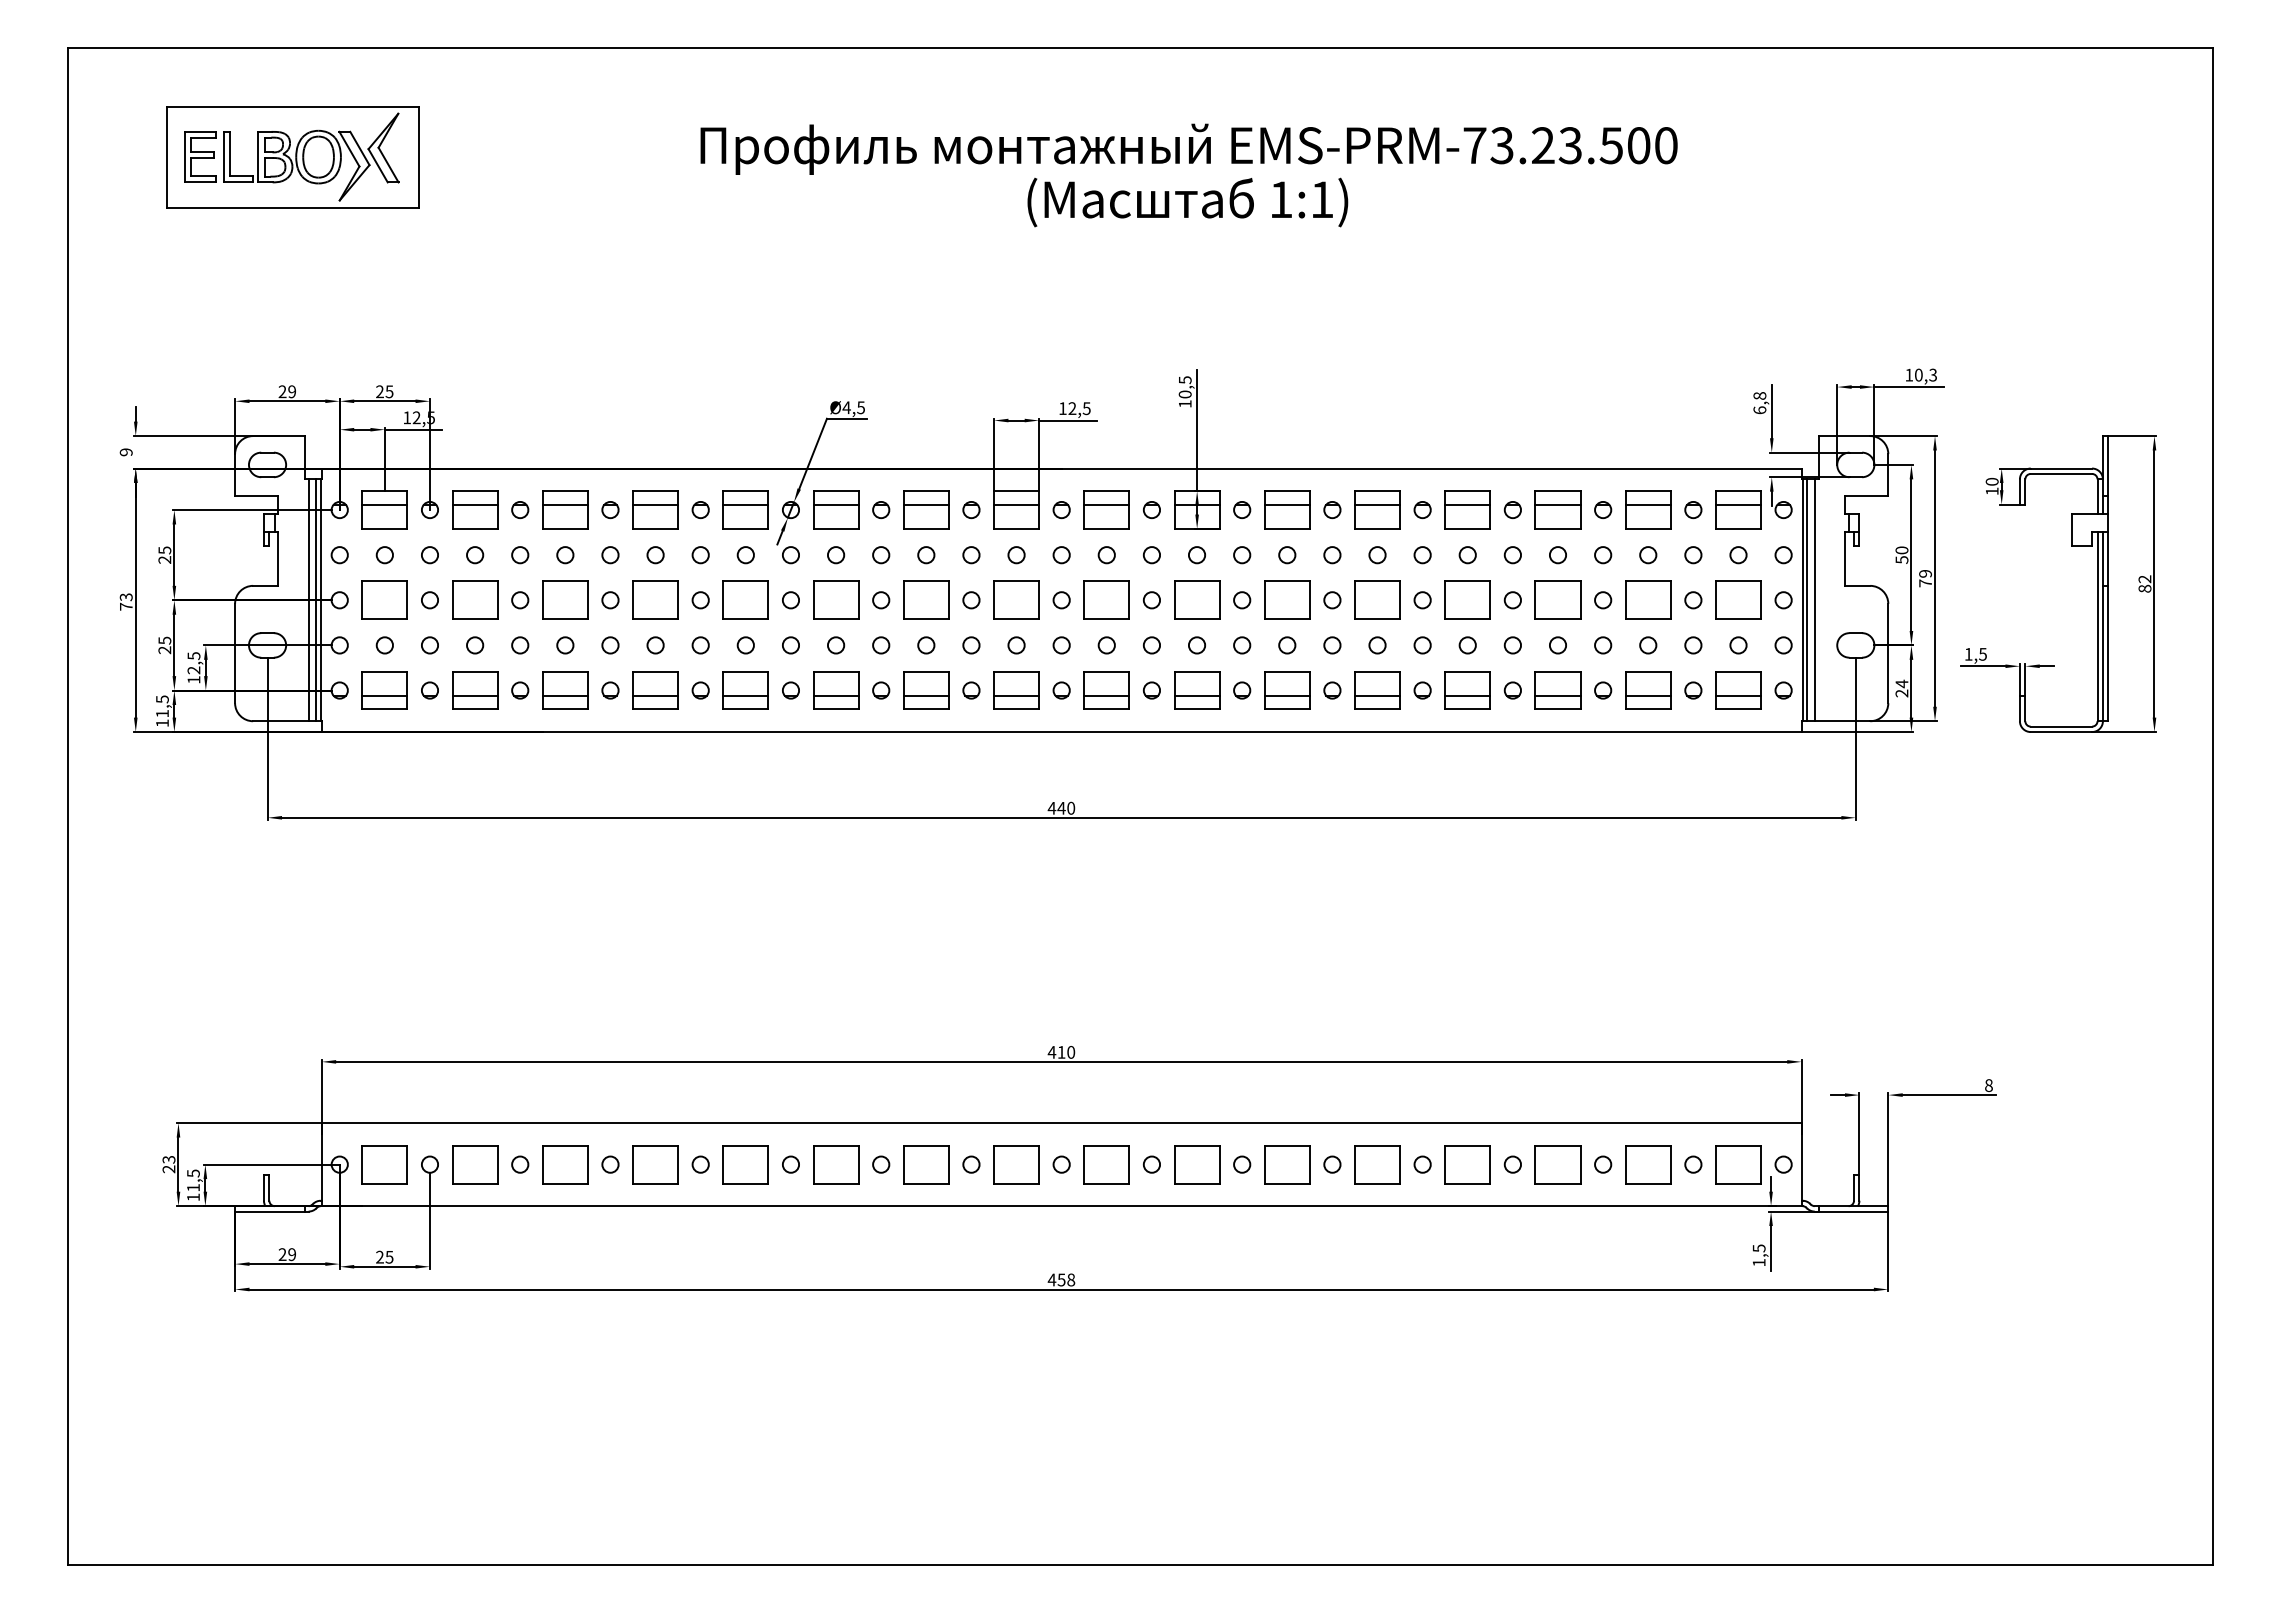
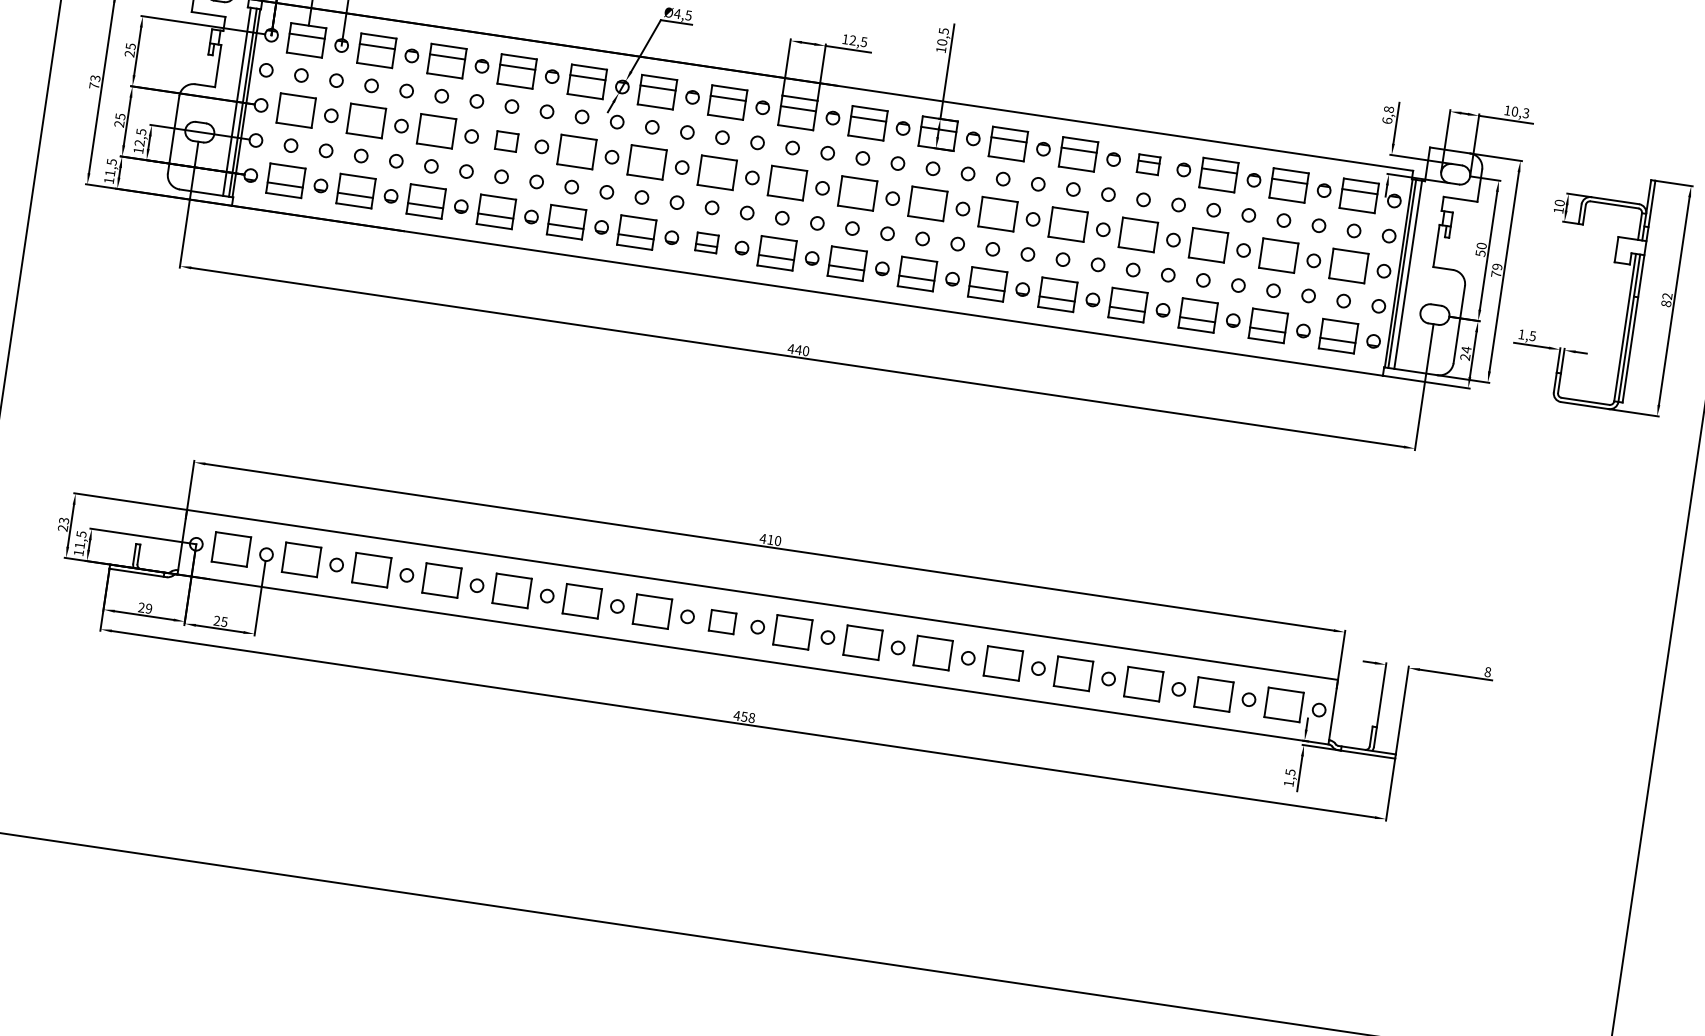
part: (1467, 509) -> (1148, 164), size x0.6
part: (655, 599) -> (506, 141), size x0.6
part: (926, 690) -> (707, 242), size x0.6
part: (1016, 1164) -> (722, 621), size x0.7

